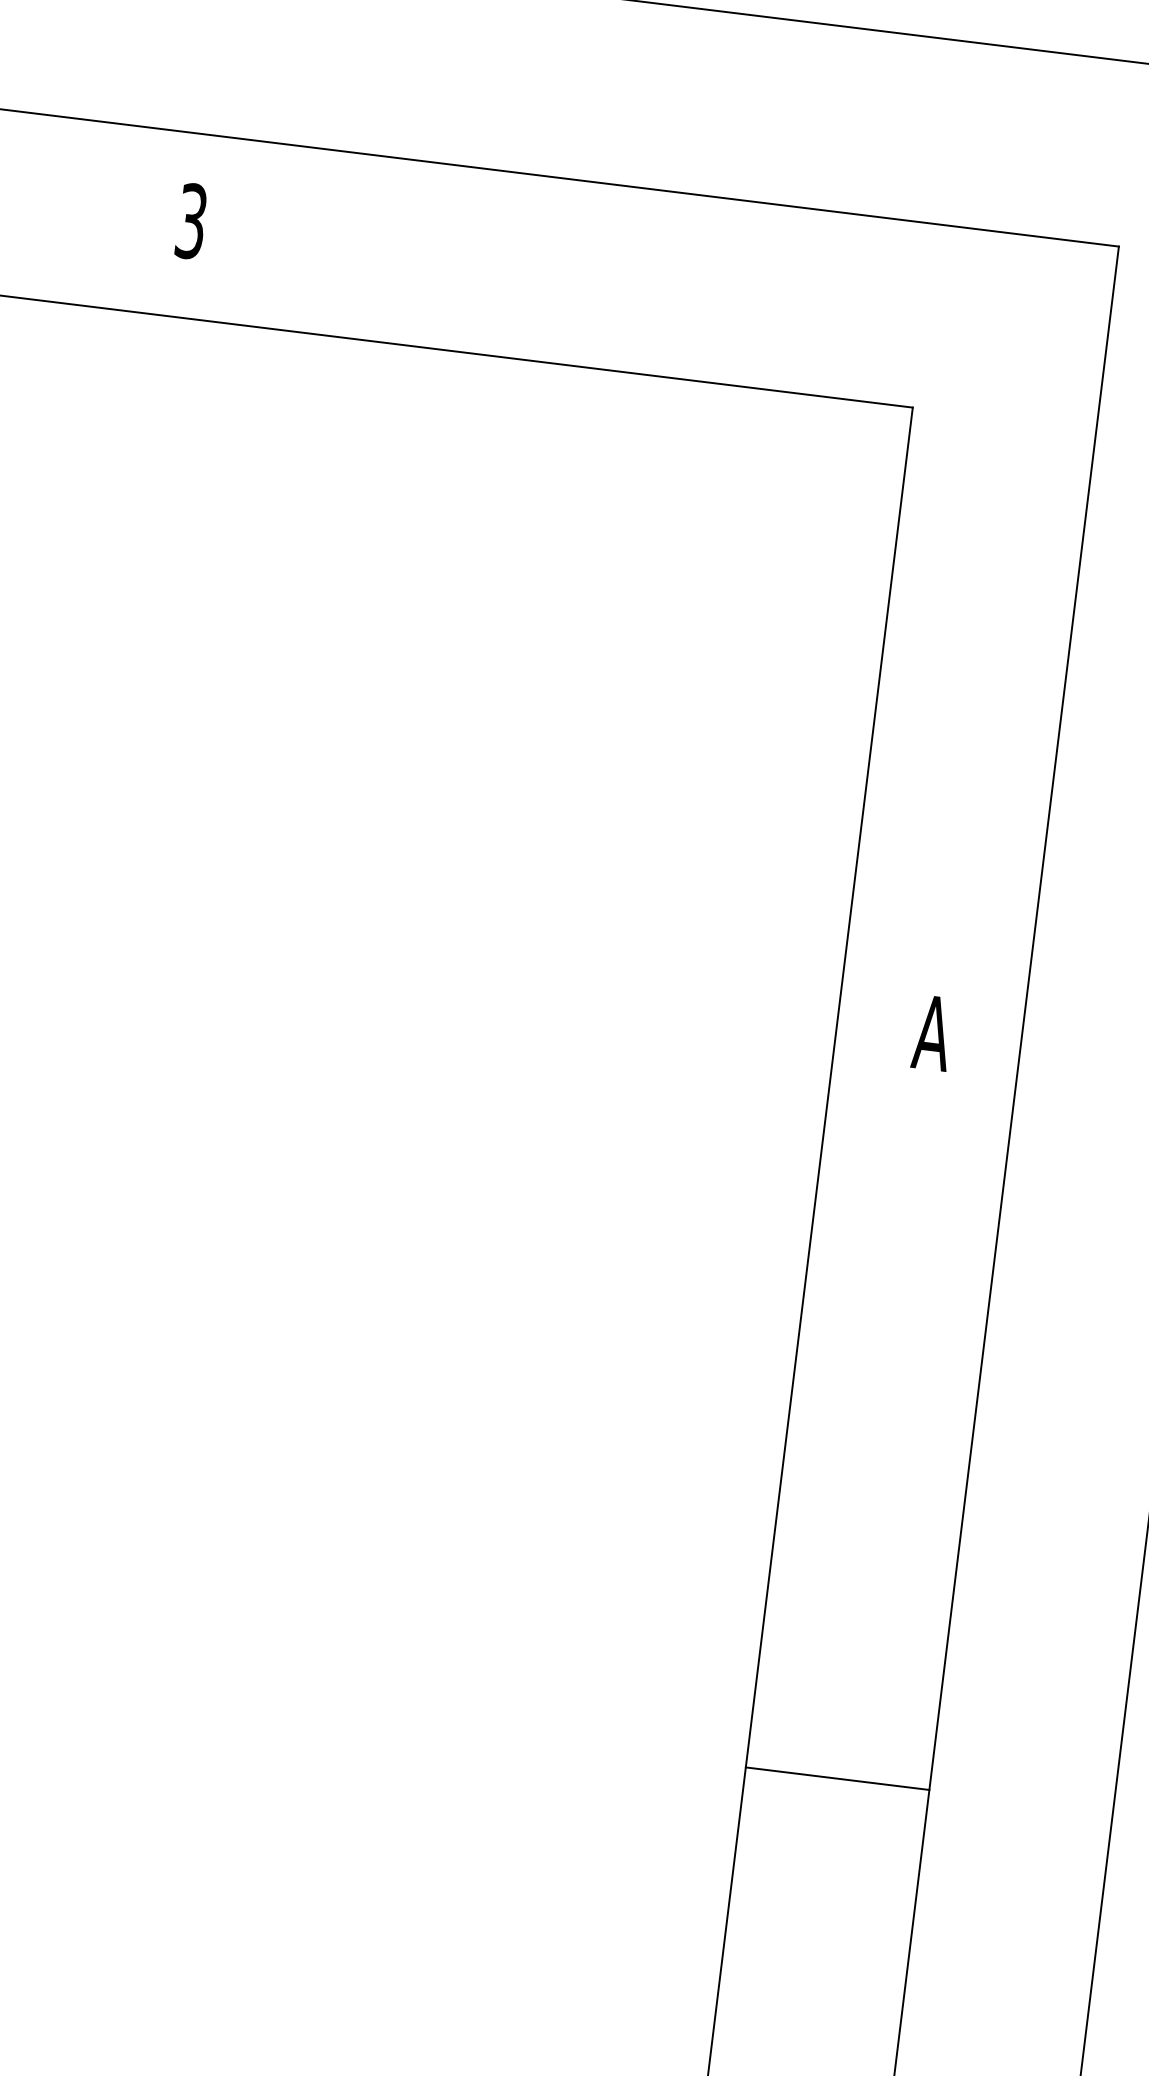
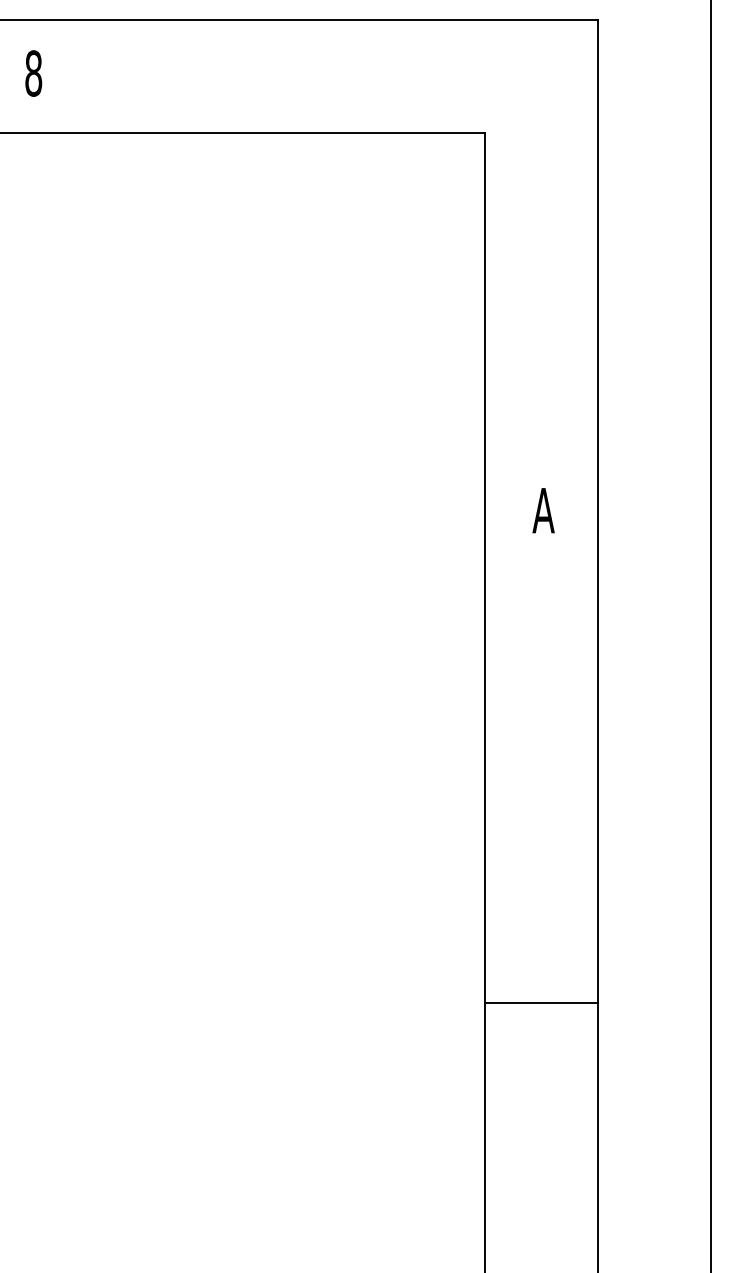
text: (191, 221) -> (33, 73), 3 -> 8
line: (836, 1777) -> (540, 1002), moved

